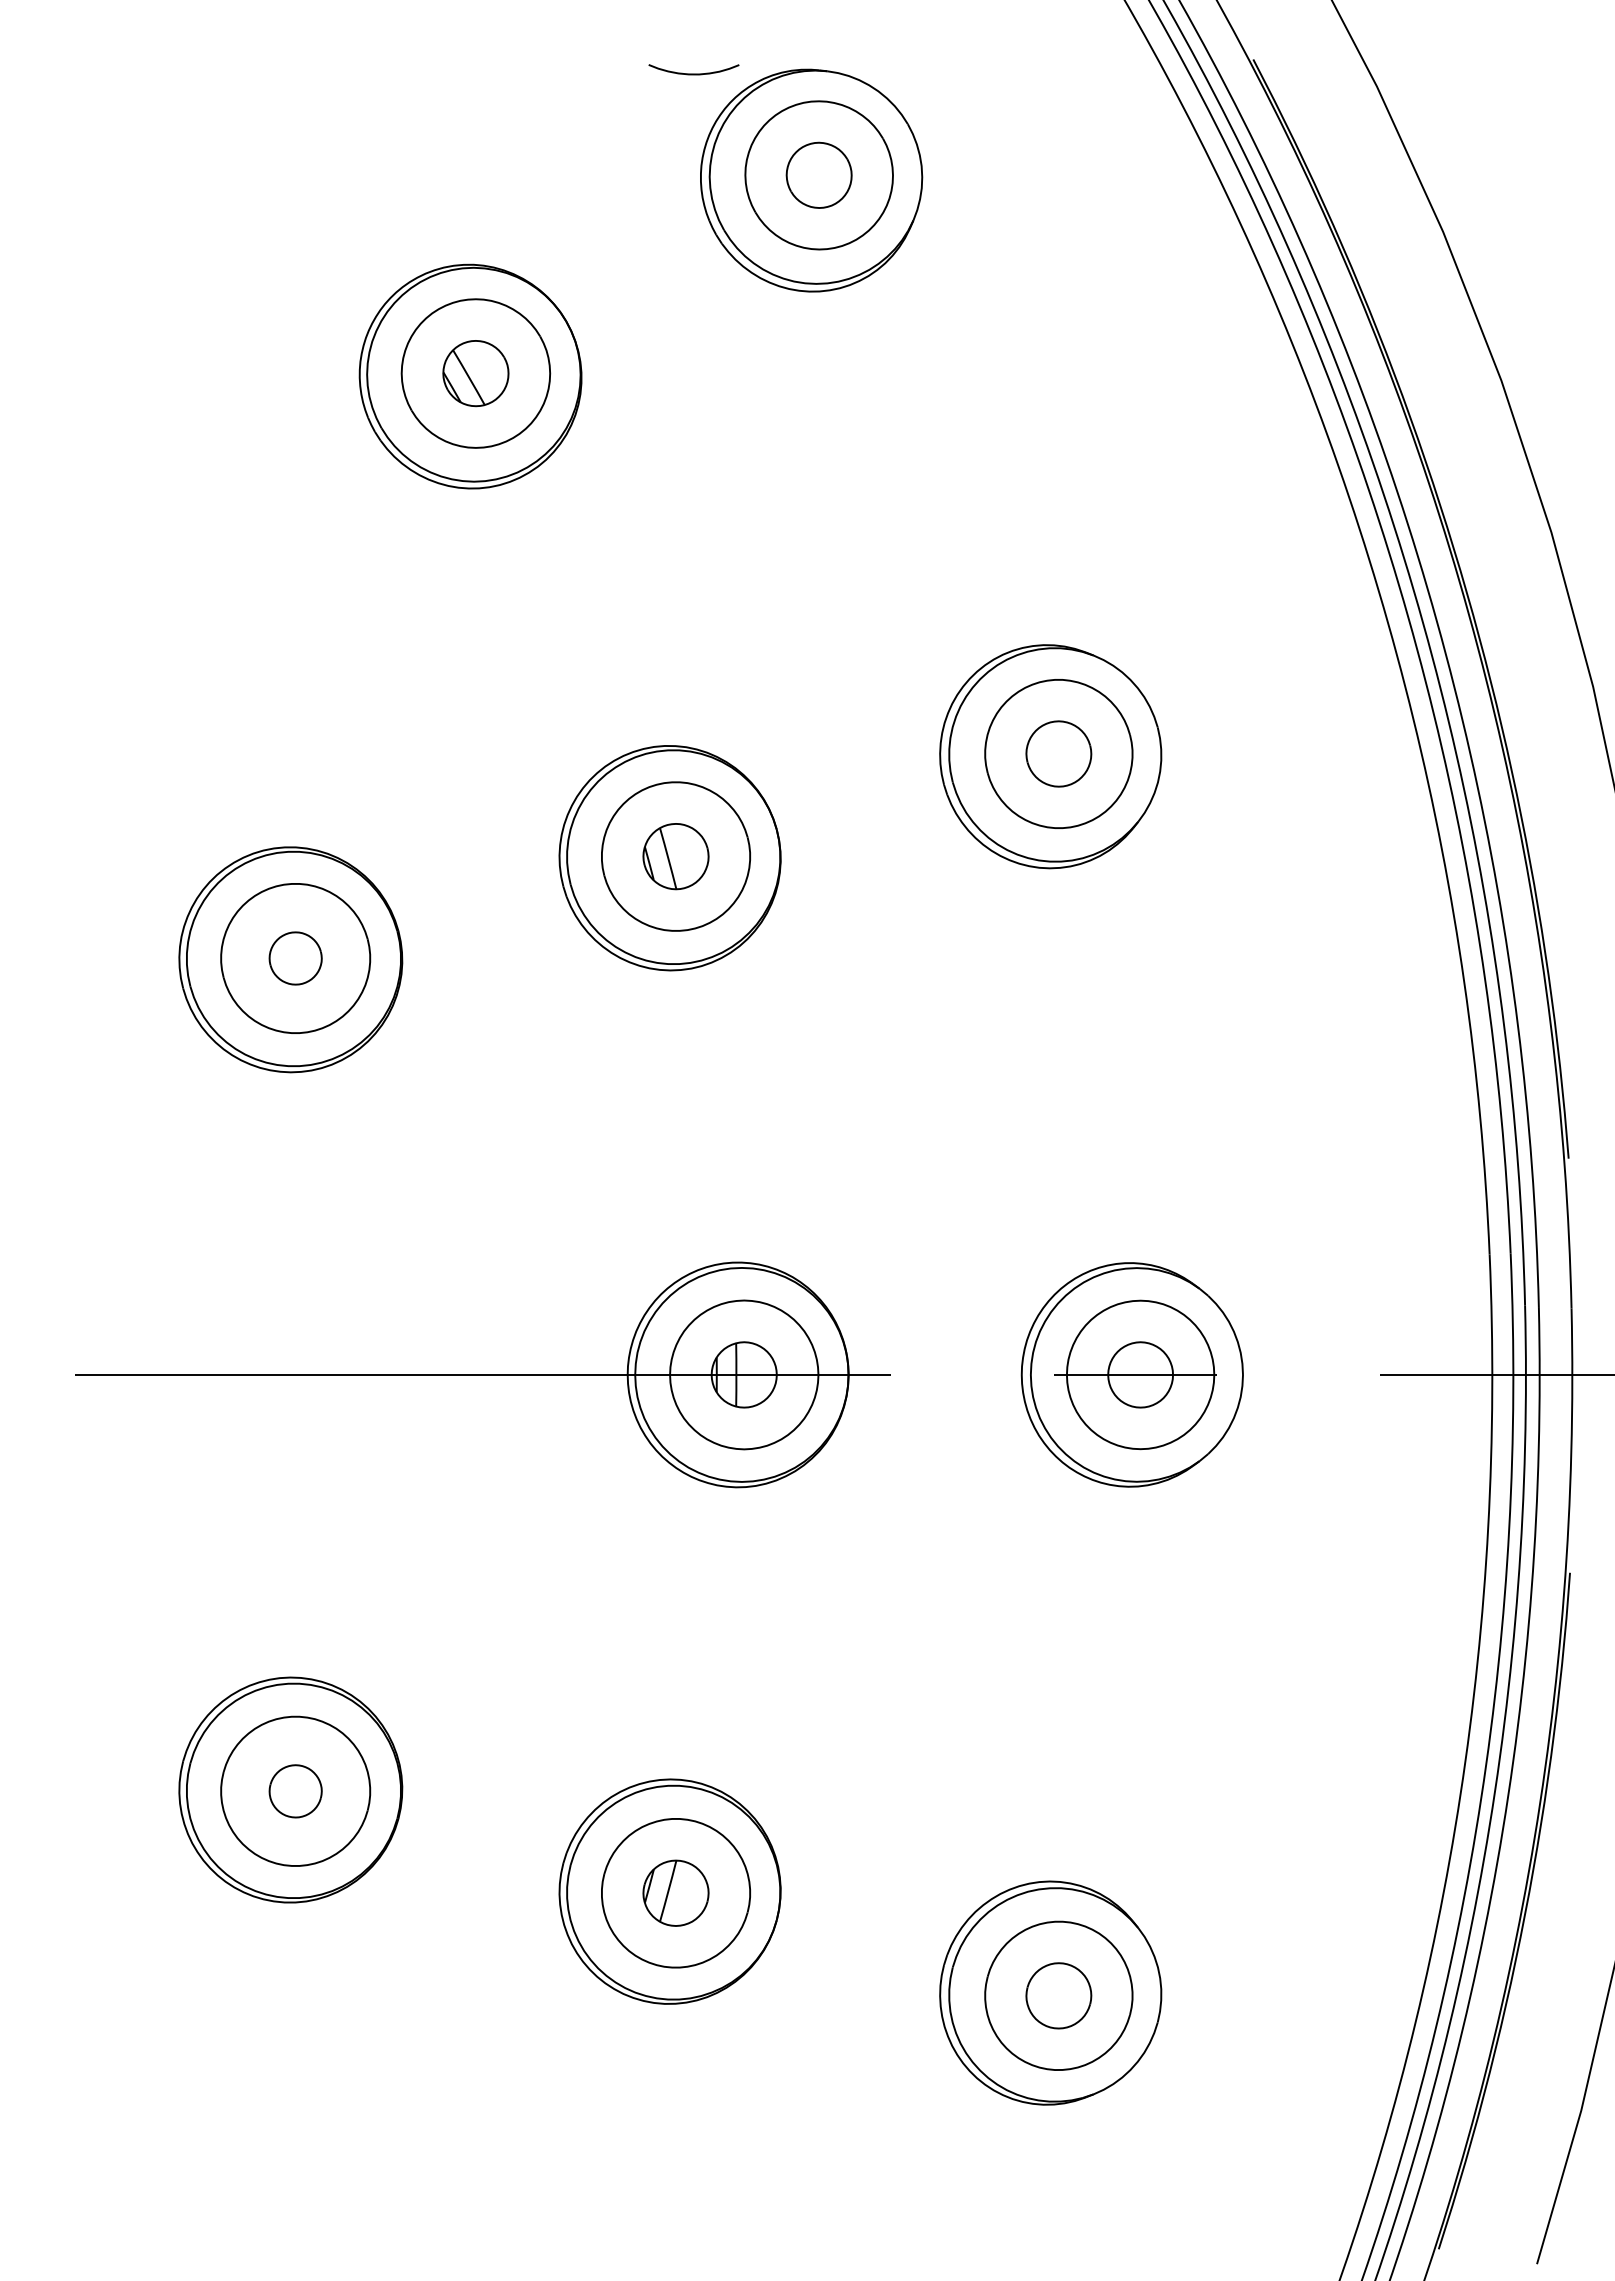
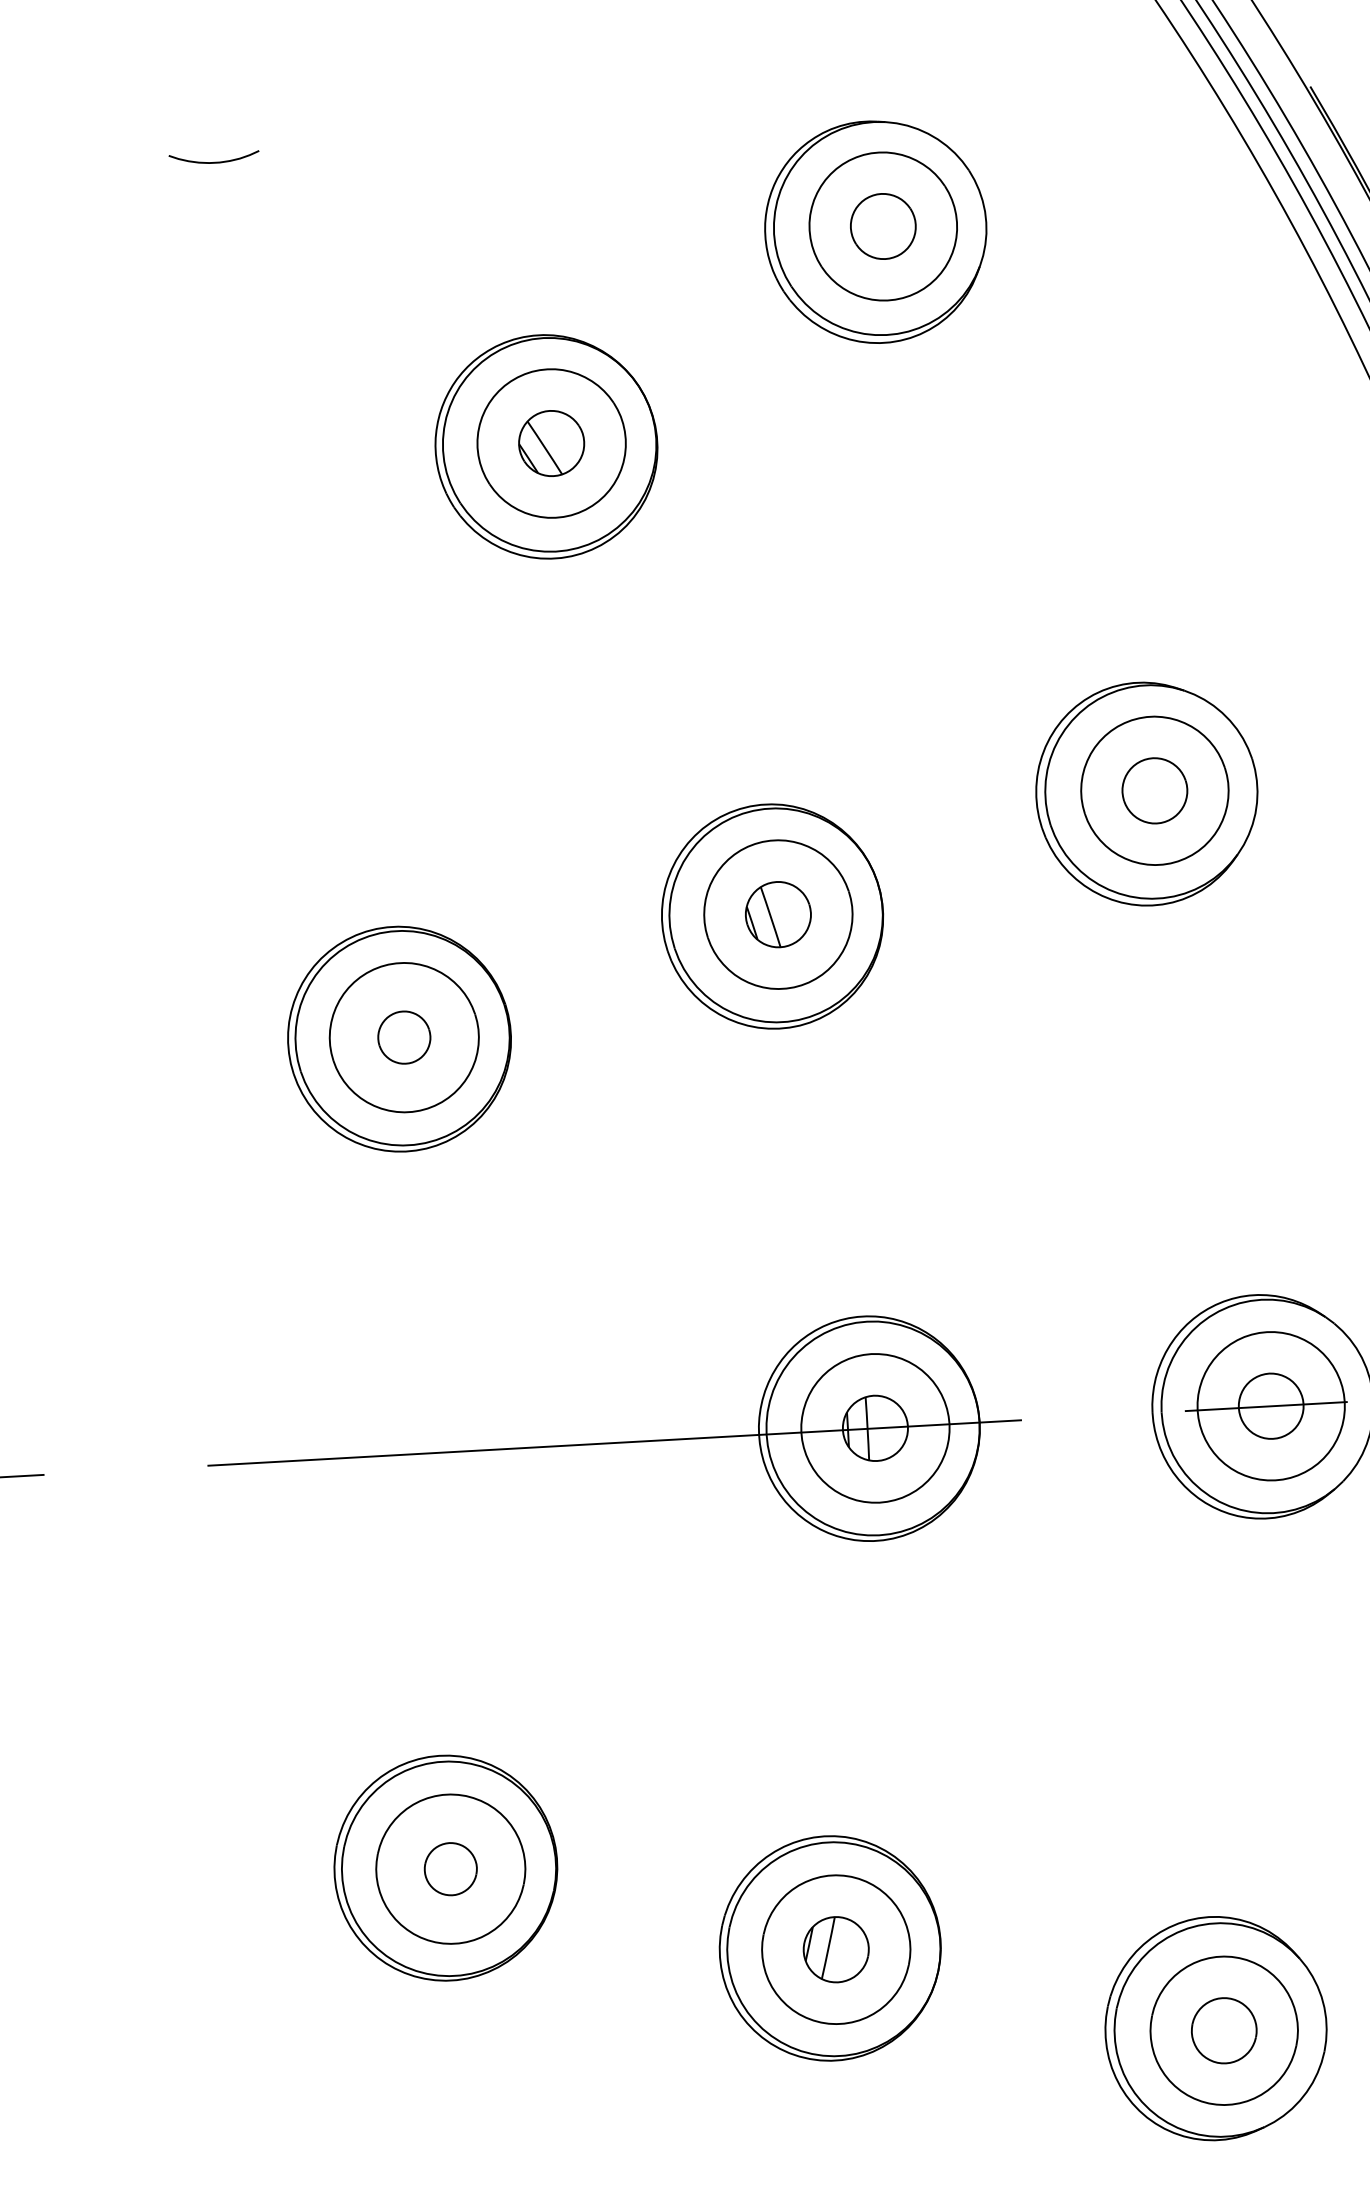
curve: (693, 73) -> (213, 161), moved

